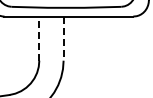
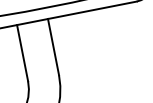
line: (39, 38) -> (22, 52), dashed -> solid
line: (63, 39) -> (53, 48), dashed -> solid

